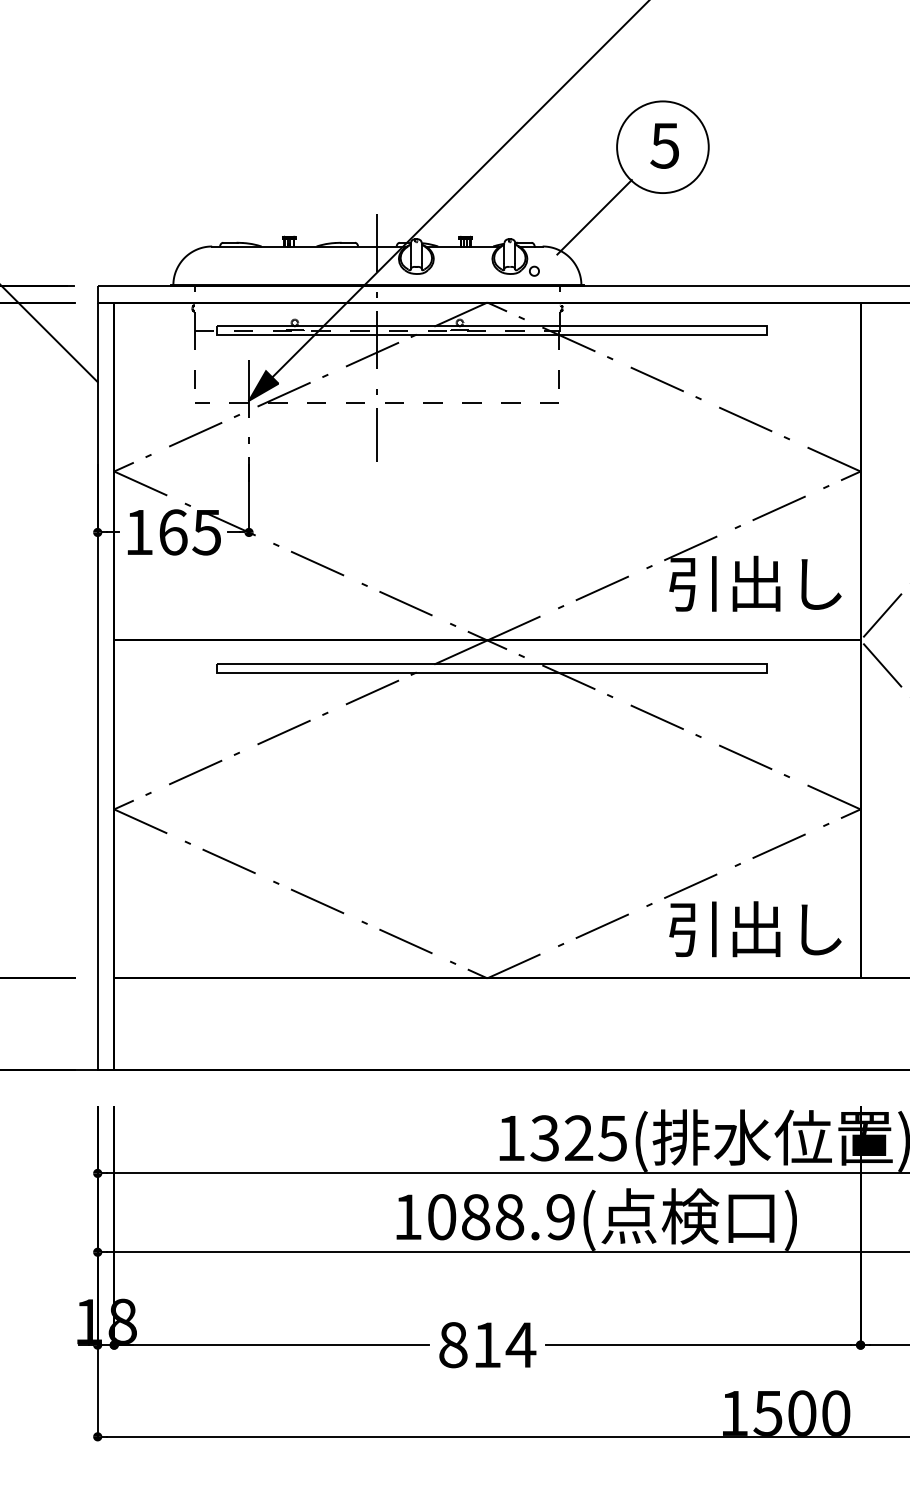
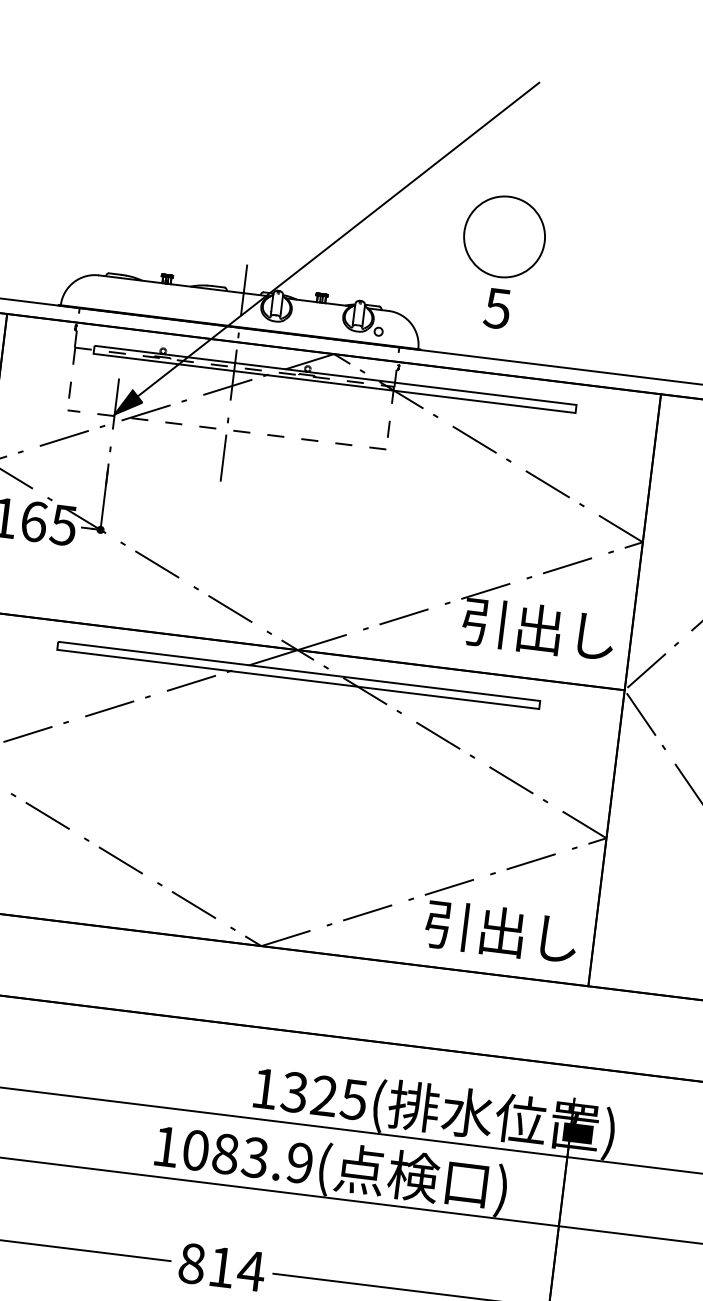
text: (664, 145) -> (497, 308), moved
line: (594, 217) -> (437, 291), removed
text: (509, 1217) -> (255, 1157), 1088.9( -> 1083.9(

